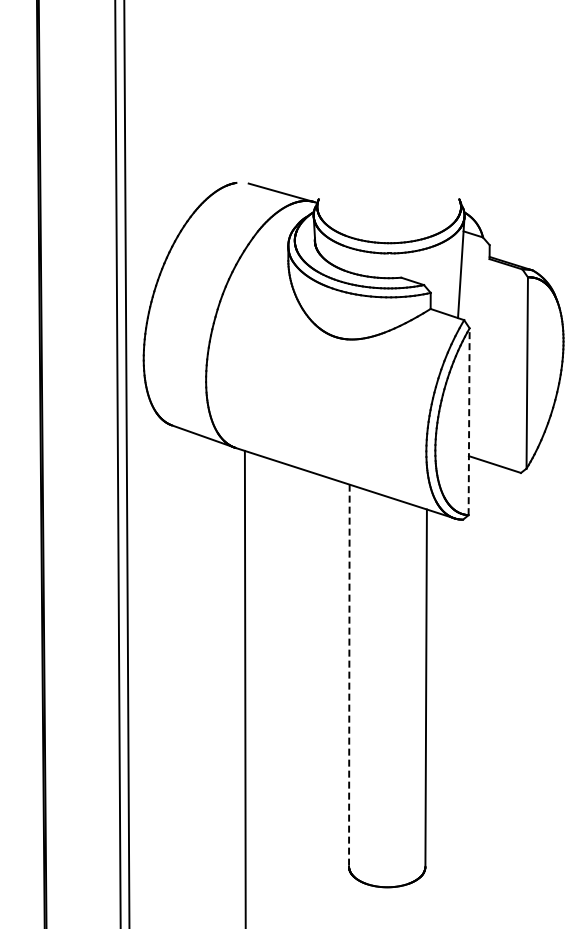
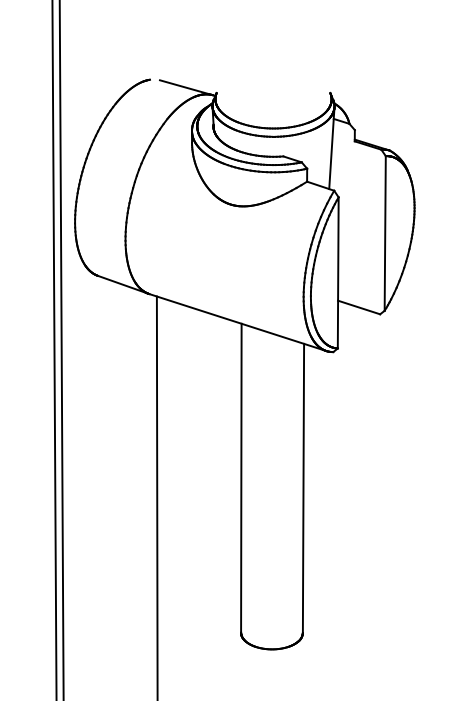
line: (469, 421) -> (338, 272), dashed -> solid
line: (349, 675) -> (241, 478), dashed -> solid

